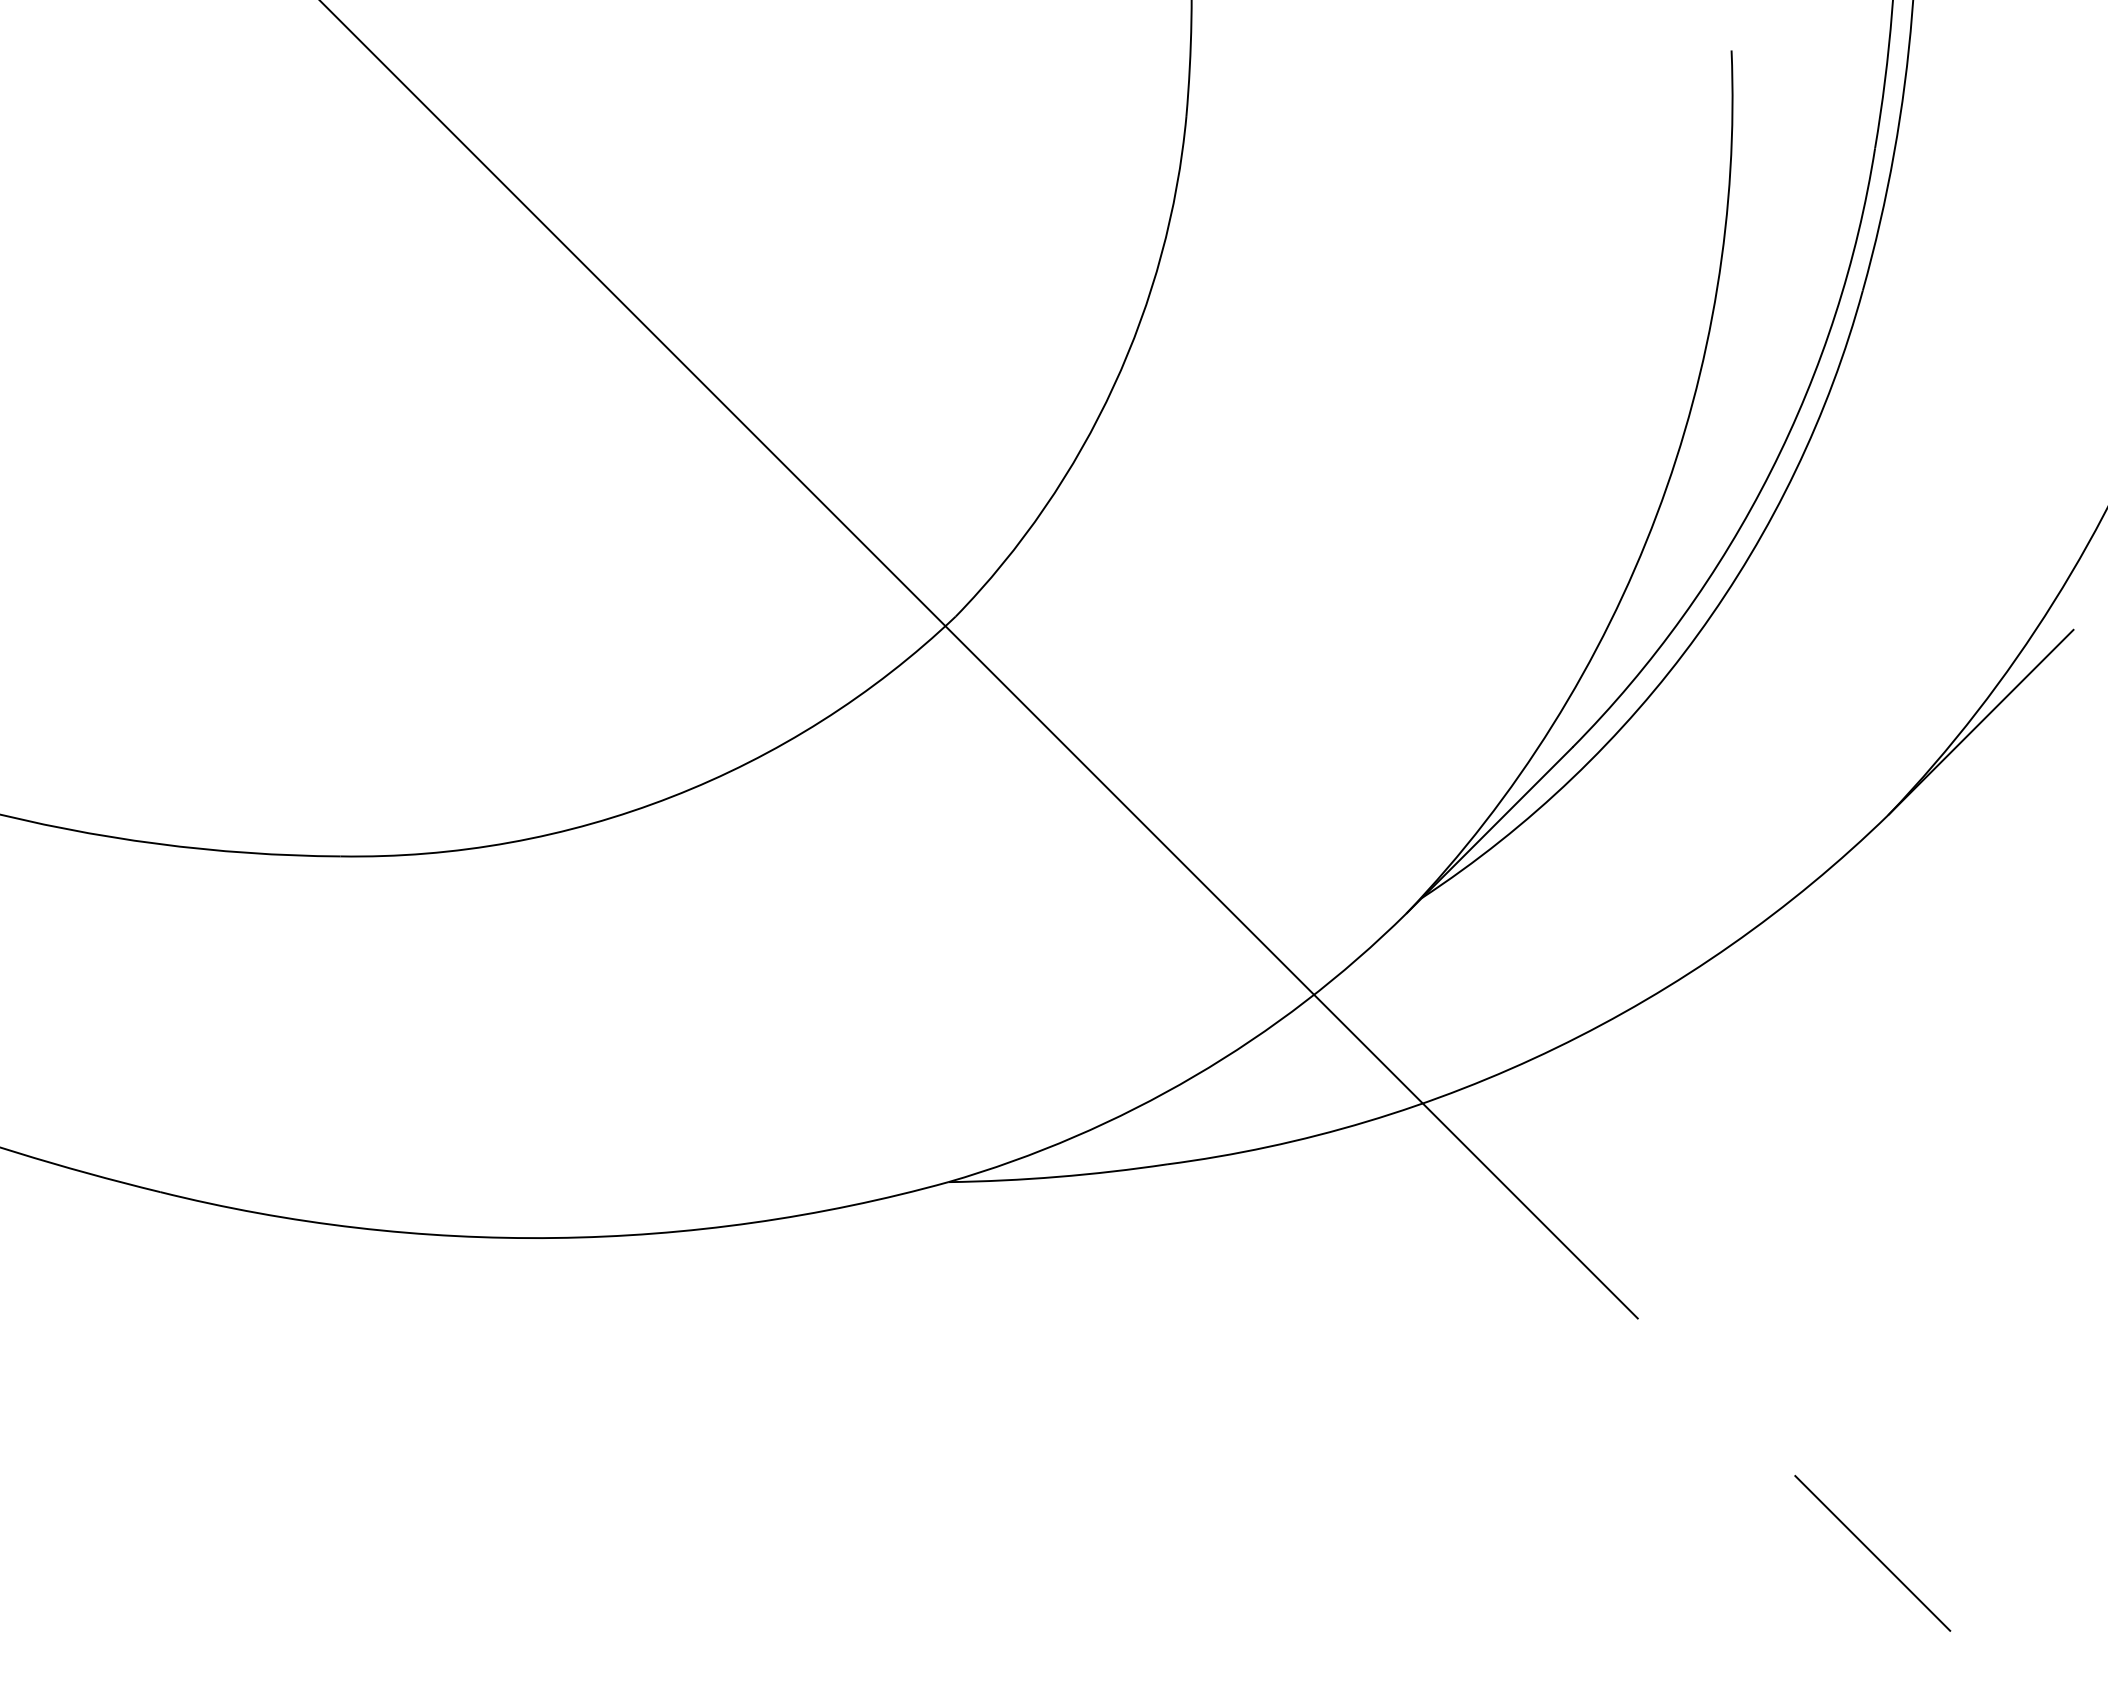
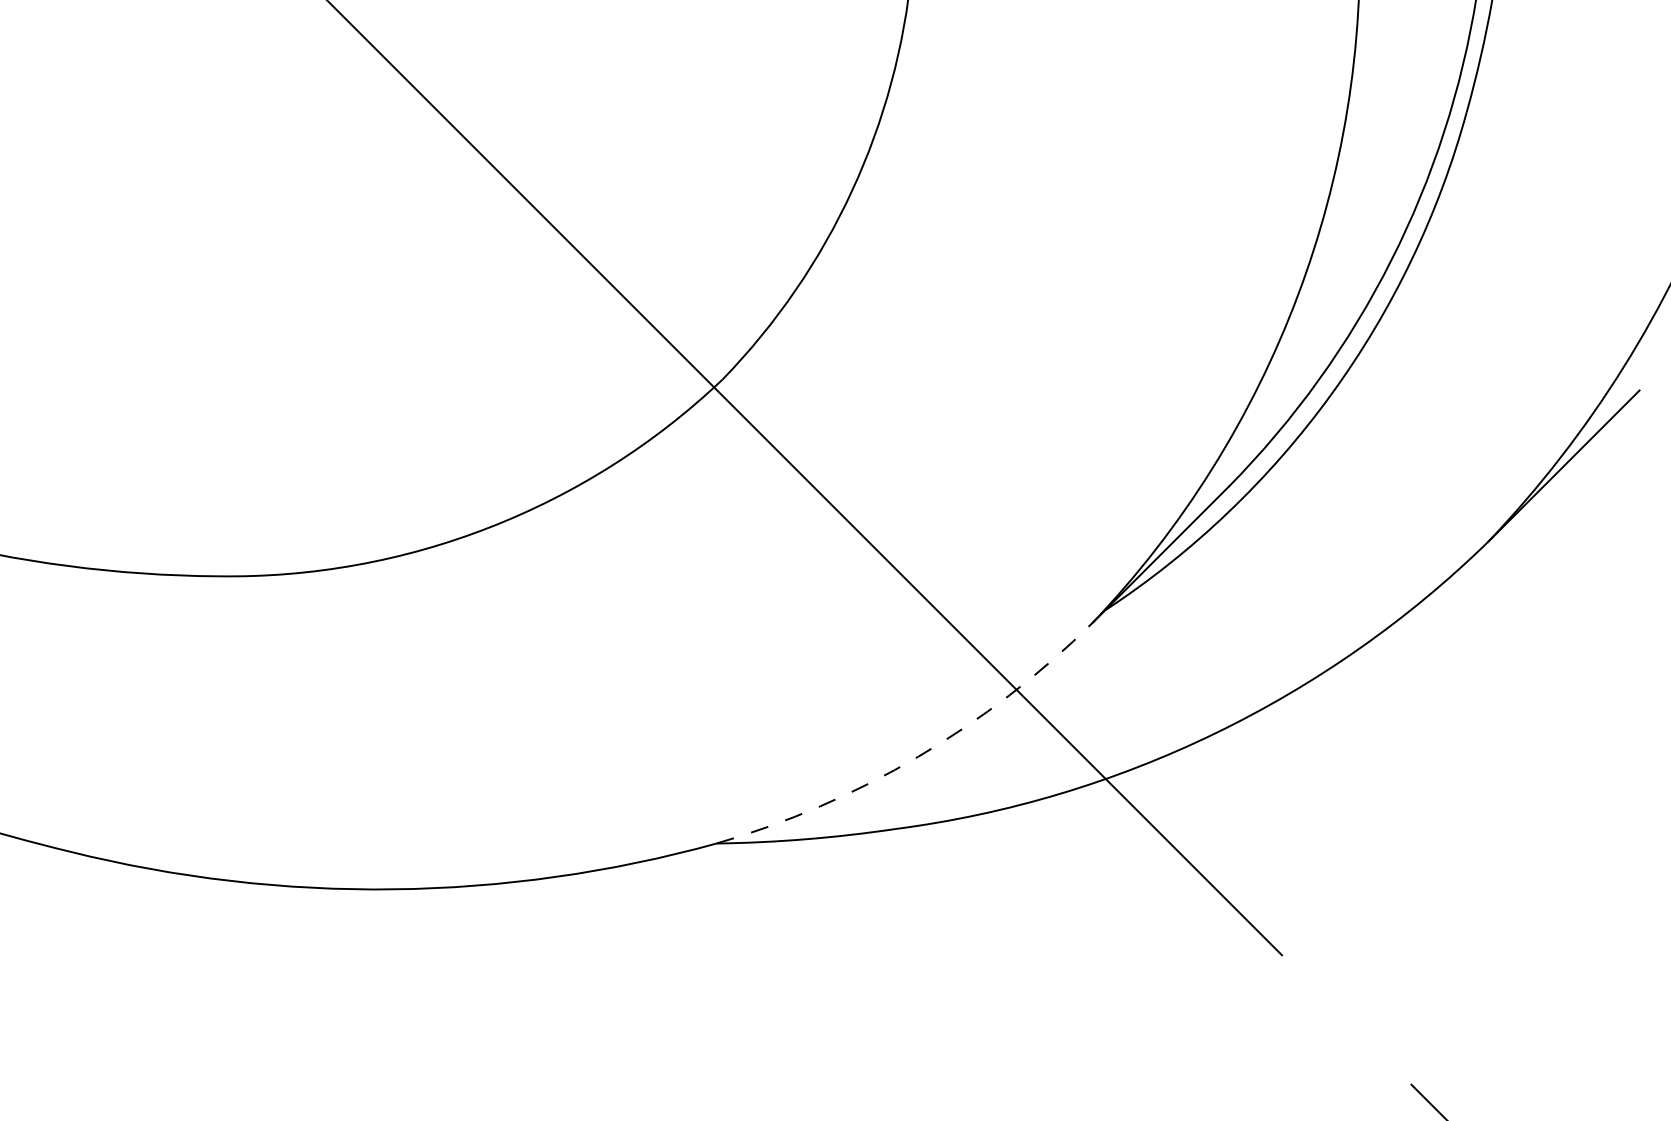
arc: (1194, 1076) -> (918, 756), solid -> dashed

